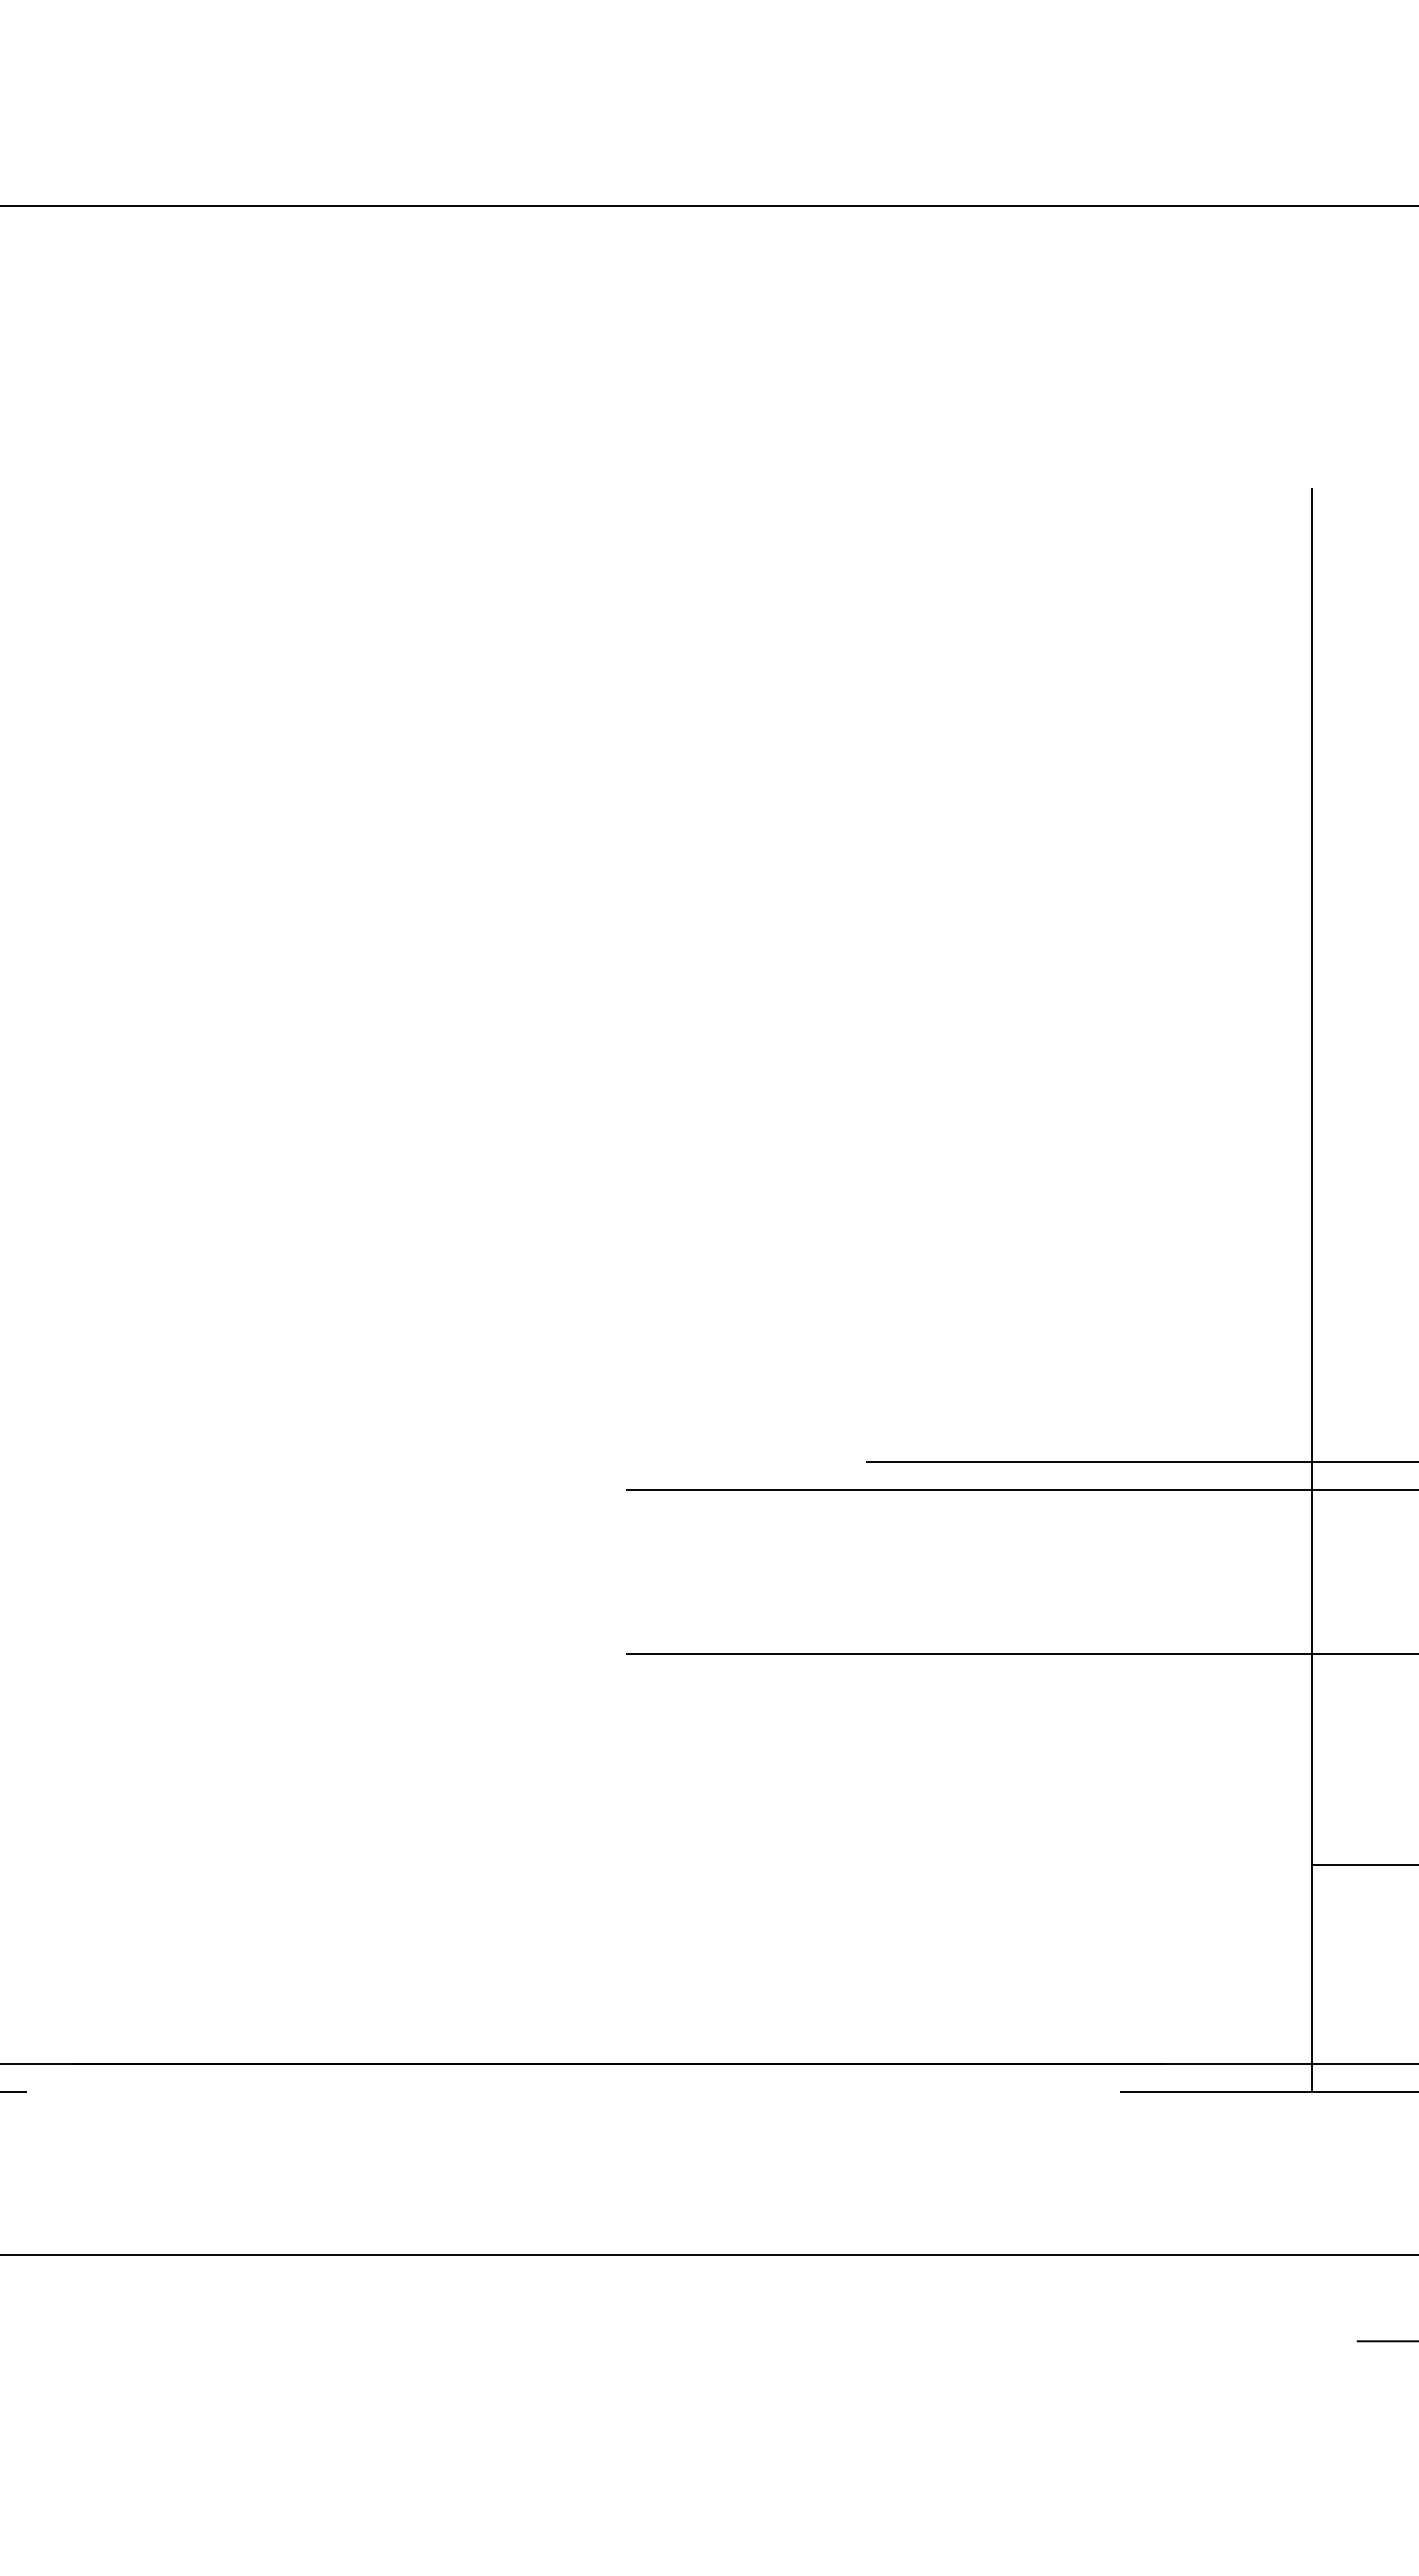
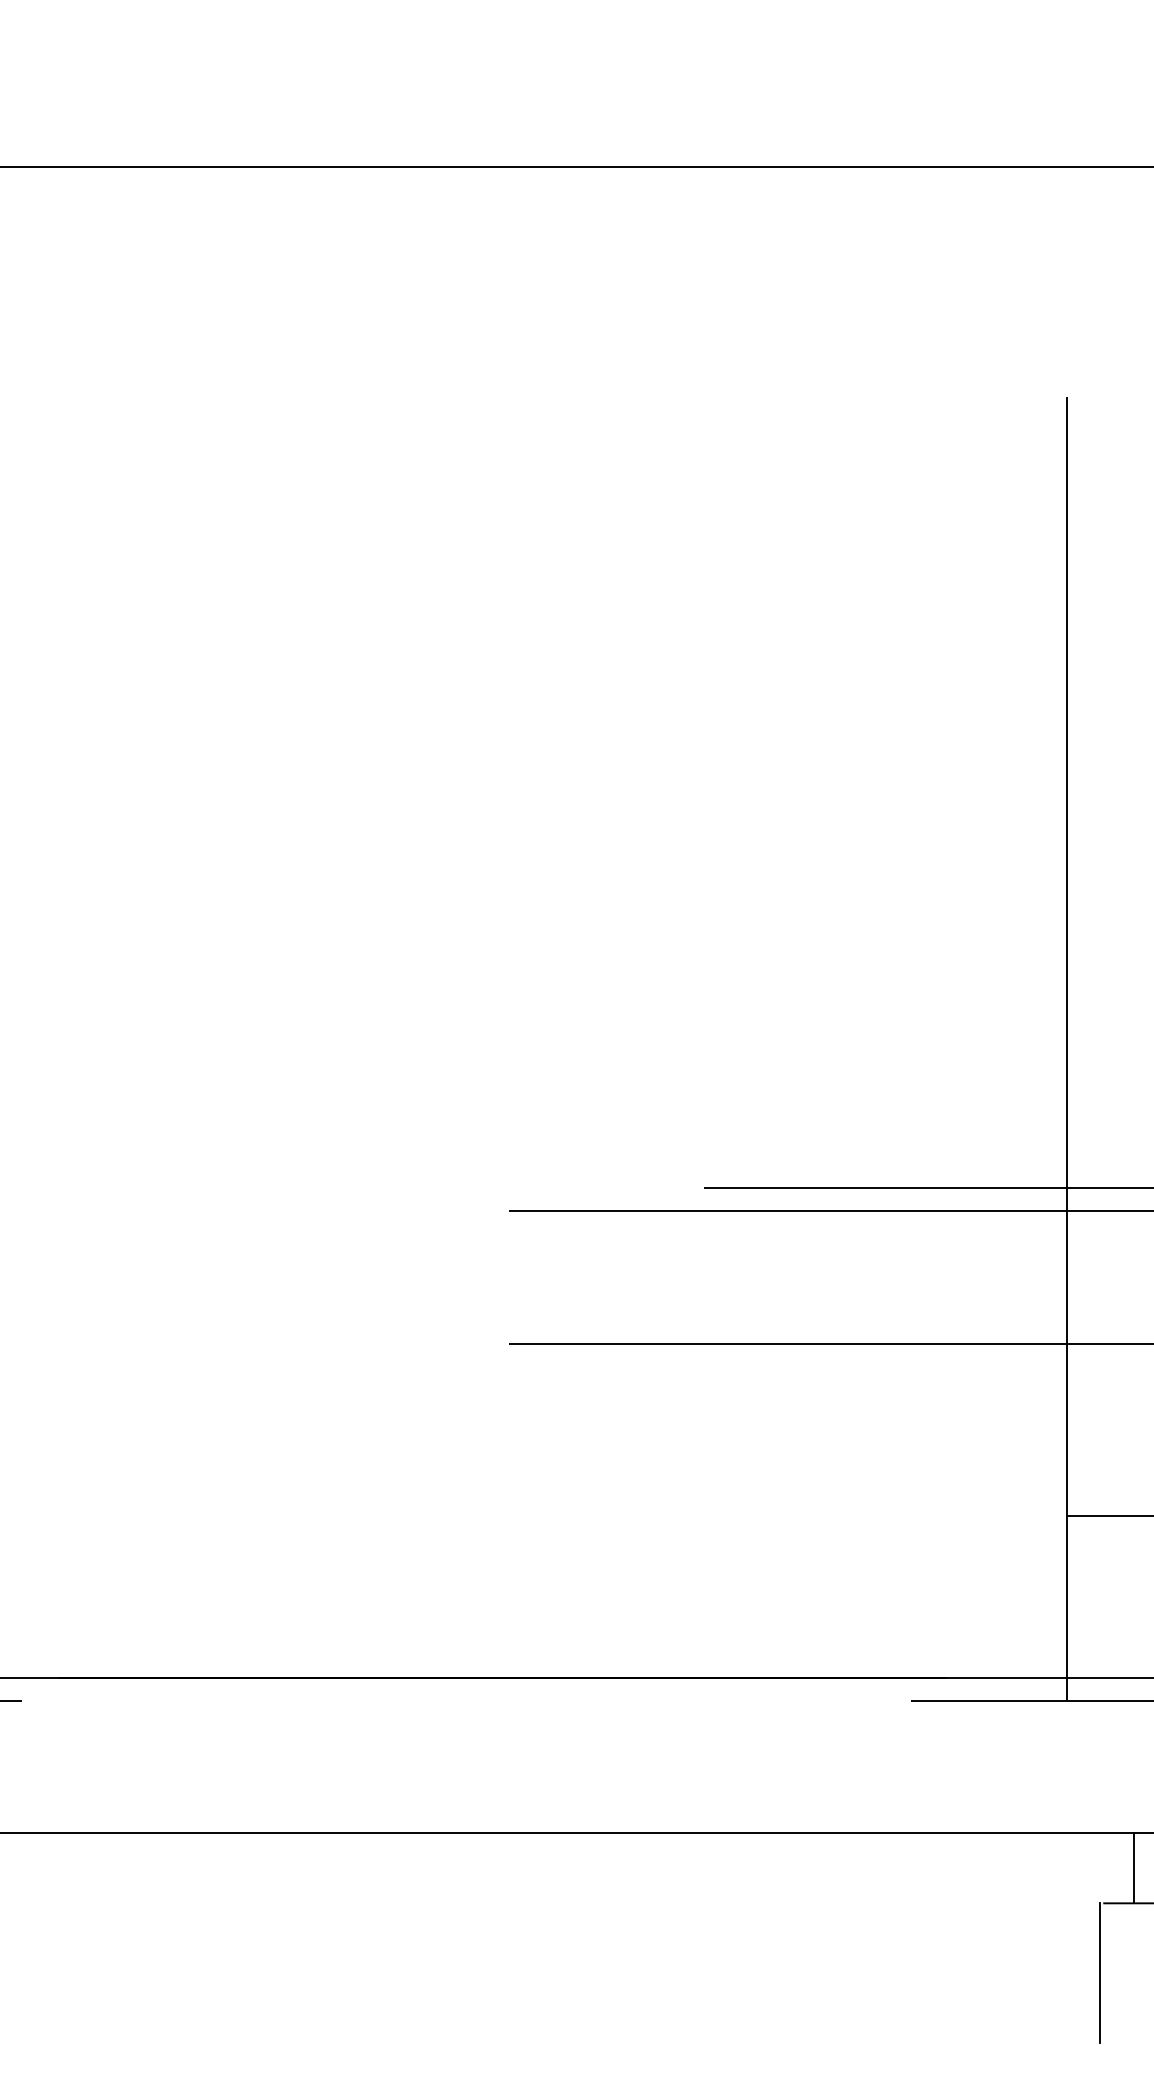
line: (1394, 2298) -> (1133, 1868), added
line: (1353, 2427) -> (1100, 1973), added

